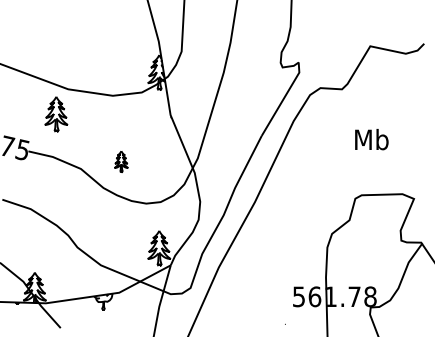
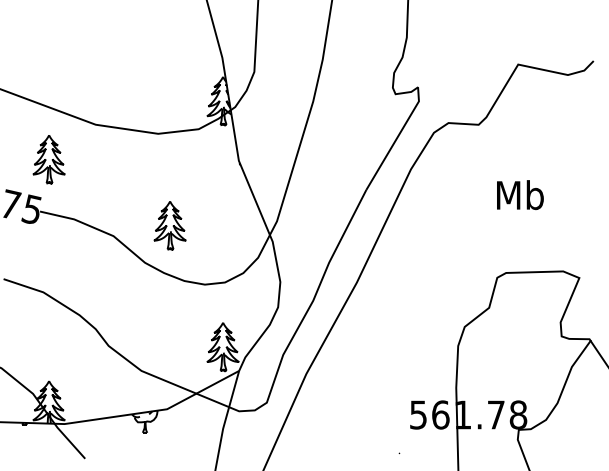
part: (55, 114) -> (48, 159), moved
part: (120, 161) -> (169, 225), size x1.67

